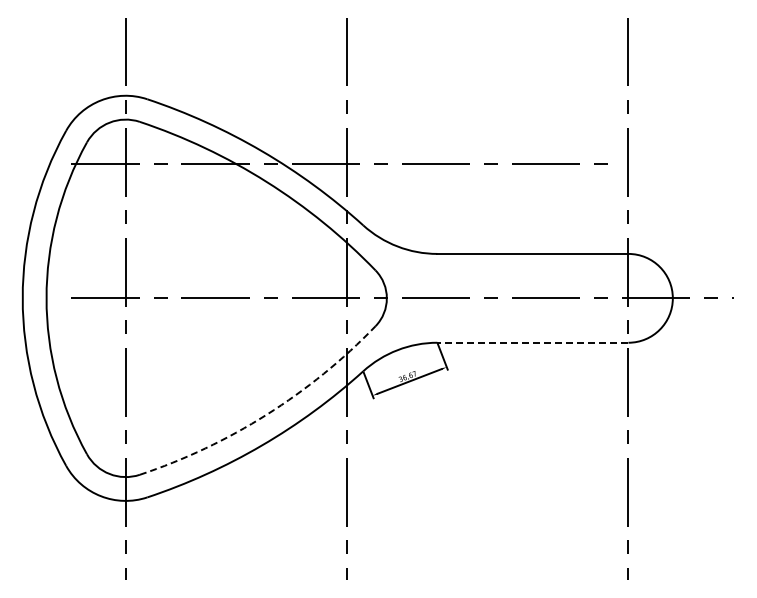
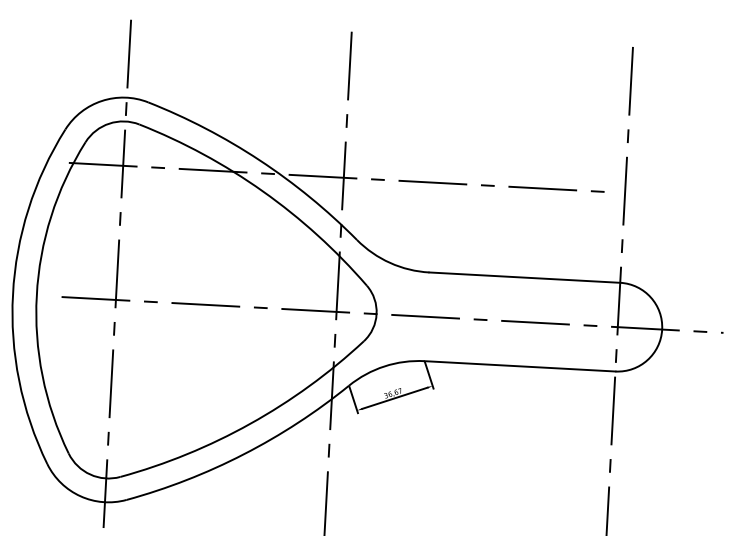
line: (532, 342) -> (519, 366), dashed -> solid
arc: (266, 414) -> (250, 423), dashed -> solid

